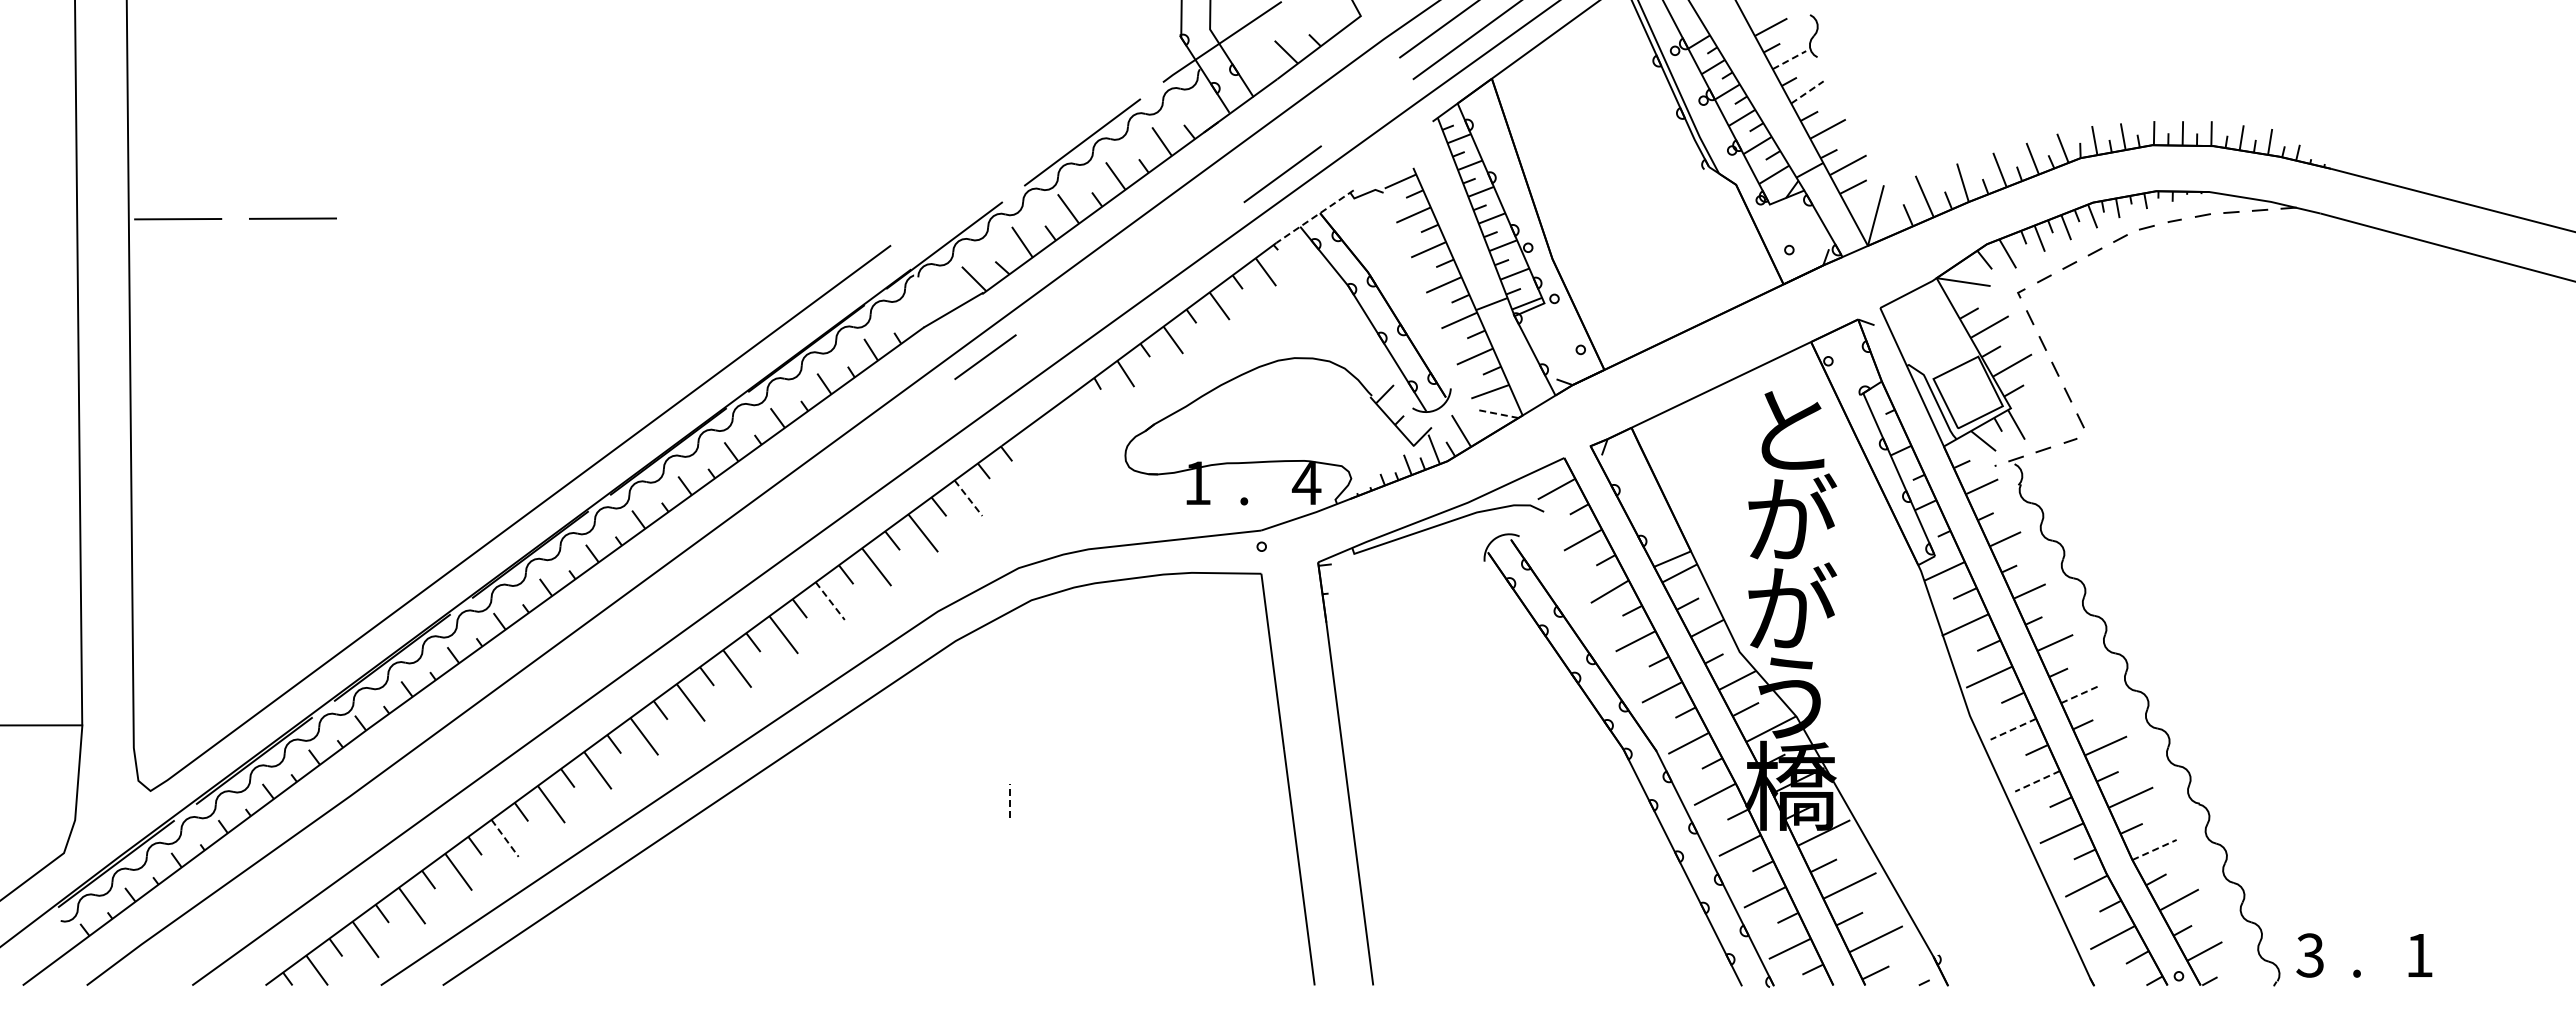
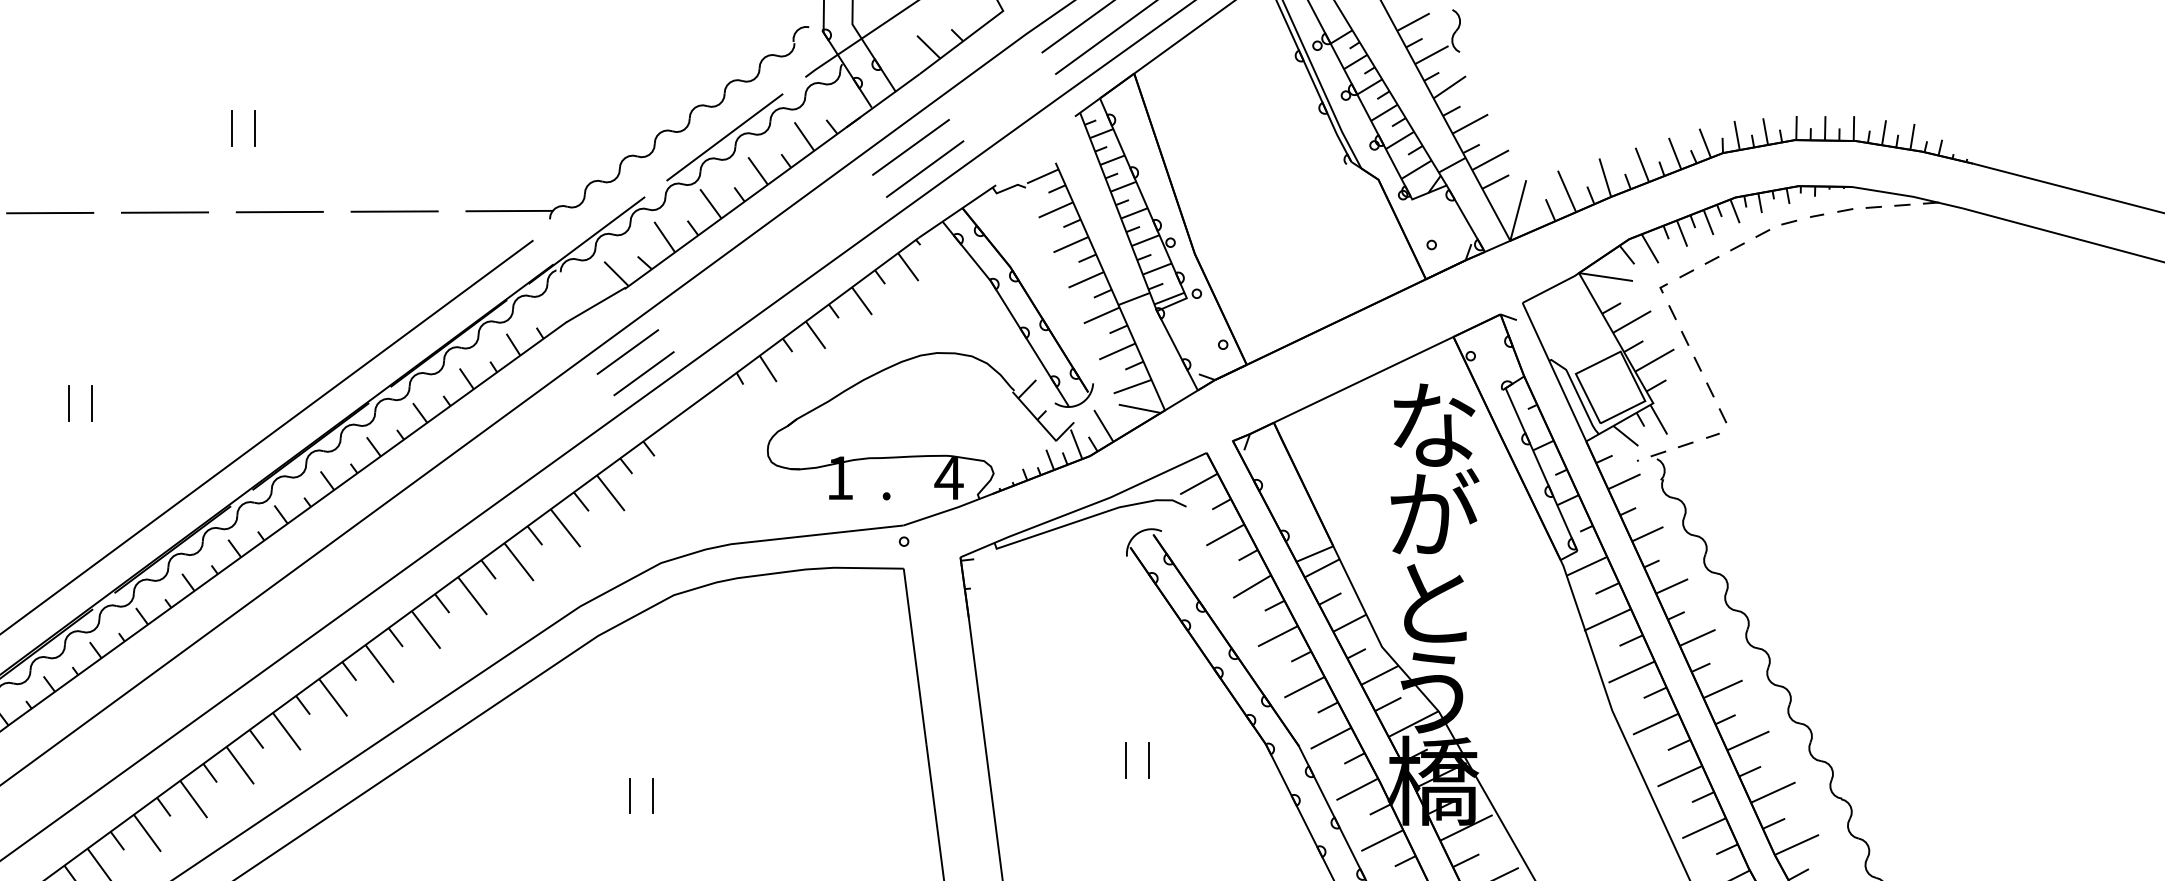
line: (1789, 60) -> (1431, 55), dashed -> solid
line: (1807, 92) -> (1449, 87), dashed -> solid
line: (589, 133) -> (231, 128), added
line: (612, 133) -> (254, 128), added
part: (1014, 139) -> (656, 134), added
line: (1268, 152) -> (910, 147), added
line: (637, 216) -> (279, 211), added
line: (752, 216) -> (394, 211), added
line: (1315, 216) -> (957, 211), dashed -> solid
line: (407, 217) -> (49, 212), added
line: (522, 217) -> (164, 212), added
line: (1001, 378) -> (643, 373), added
line: (427, 408) -> (69, 403), added
line: (450, 408) -> (92, 403), added
line: (1496, 413) -> (1138, 408), dashed -> solid
text: (1791, 429) -> (1433, 424), と -> な
line: (968, 498) -> (610, 493), dashed -> solid
line: (830, 601) -> (472, 596), dashed -> solid
text: (1792, 605) -> (1434, 600), が -> と
line: (2081, 694) -> (1723, 689), dashed -> solid
line: (2012, 729) -> (1654, 724), dashed -> solid
line: (1483, 765) -> (1125, 760), added
line: (1506, 765) -> (1148, 760), added
line: (2037, 781) -> (1679, 776), dashed -> solid
line: (987, 800) -> (629, 795), added
line: (1010, 800) -> (652, 795), dashed -> solid
line: (505, 838) -> (147, 833), dashed -> solid
line: (2154, 849) -> (1796, 844), dashed -> solid

